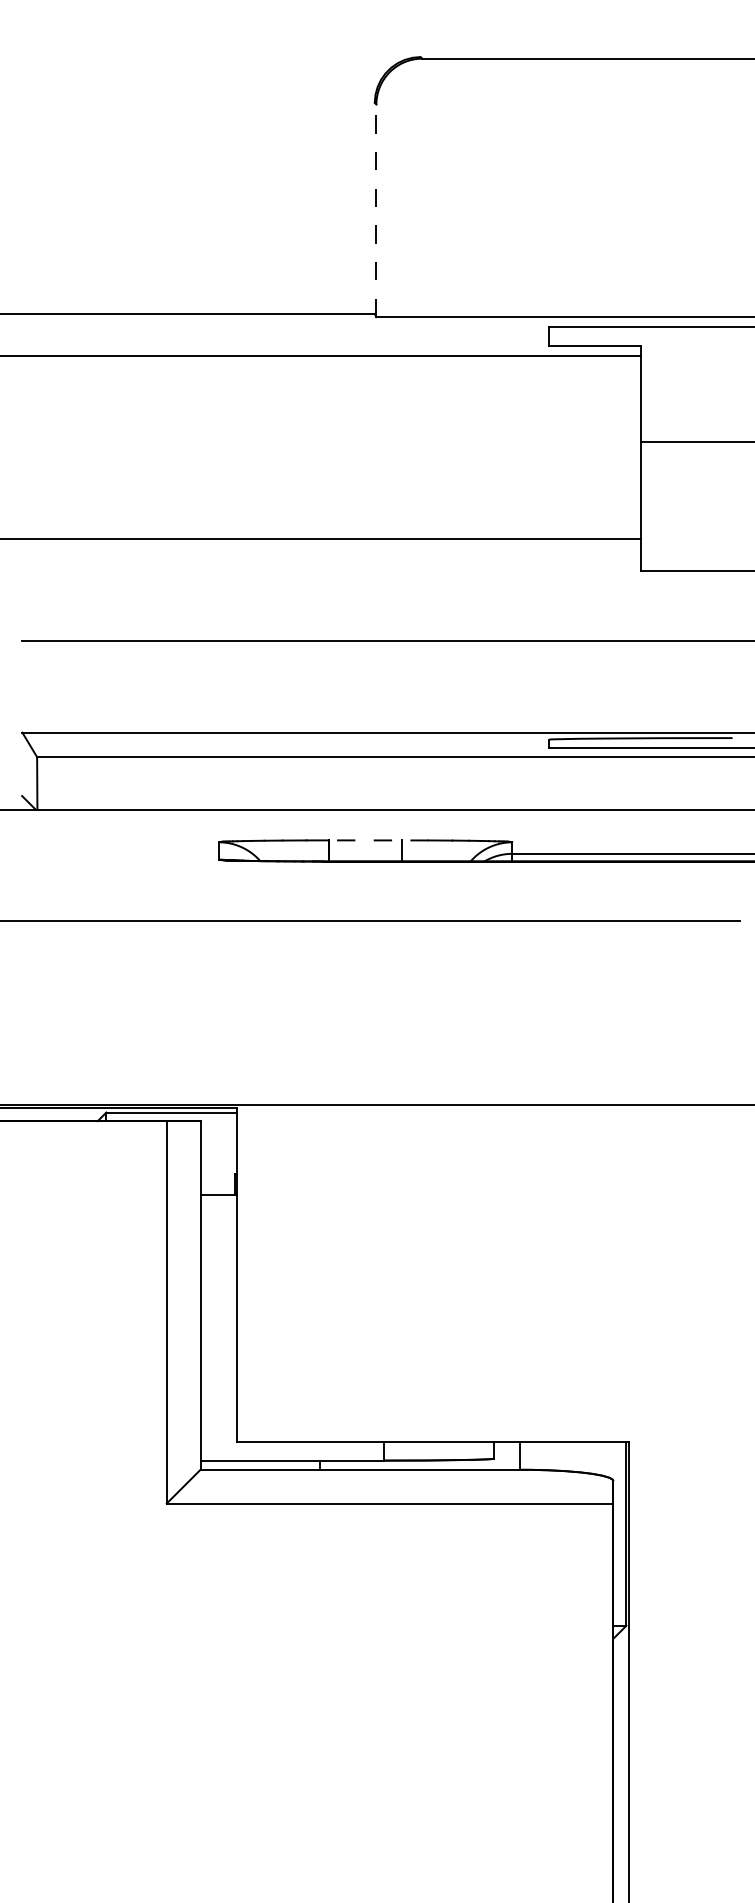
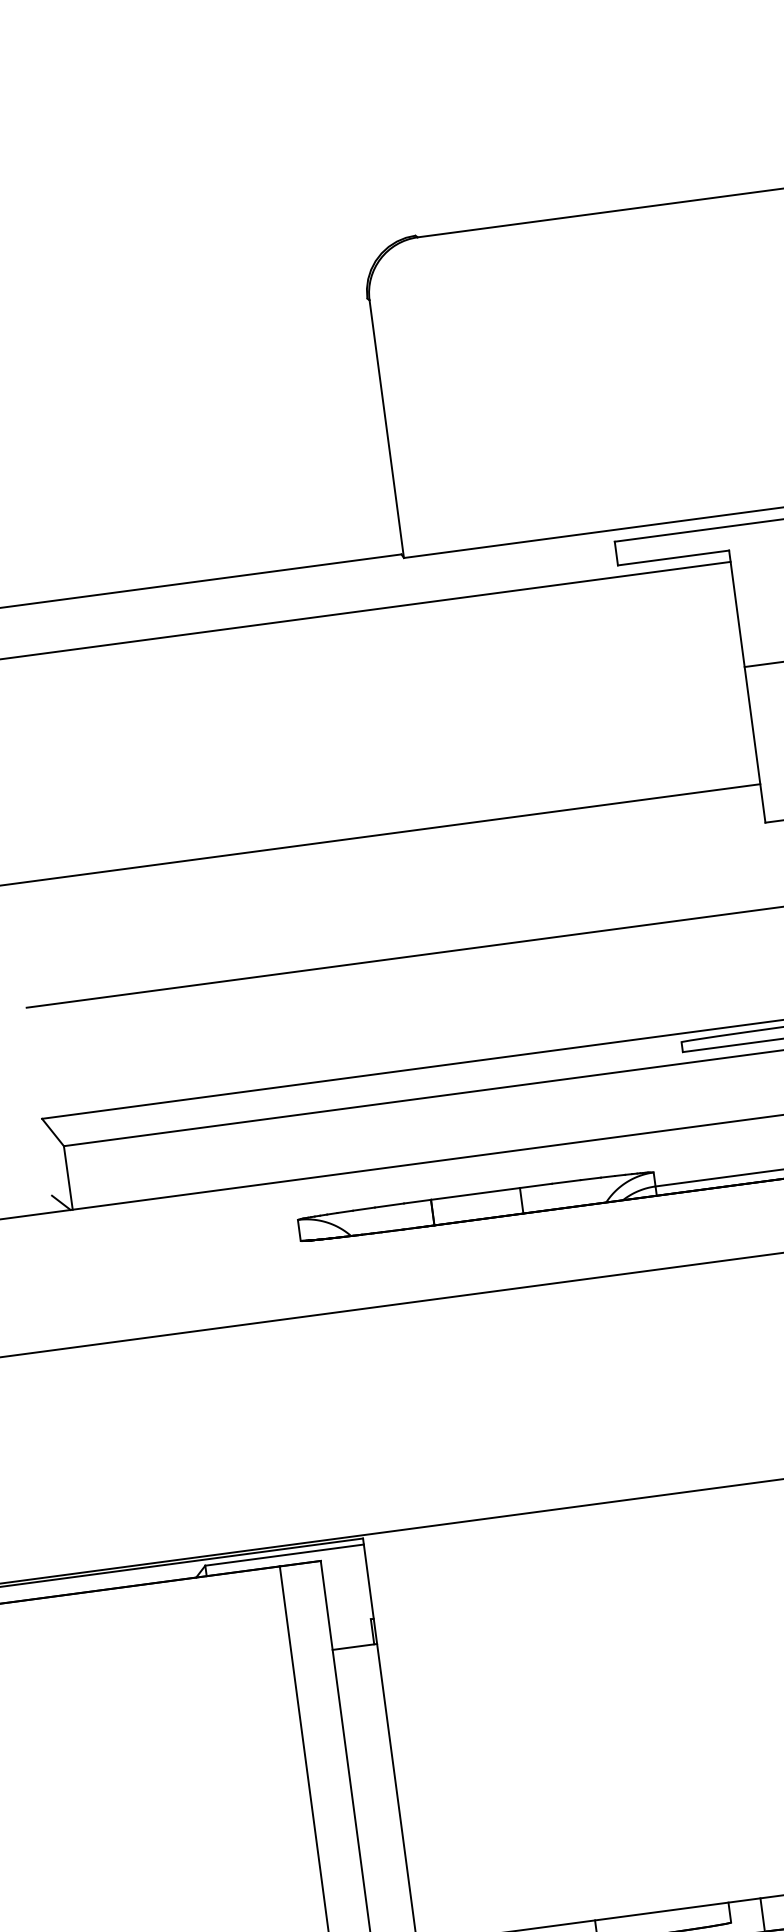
line: (376, 210) -> (386, 428), dashed -> solid
line: (378, 840) -> (491, 1191), dashed -> solid

